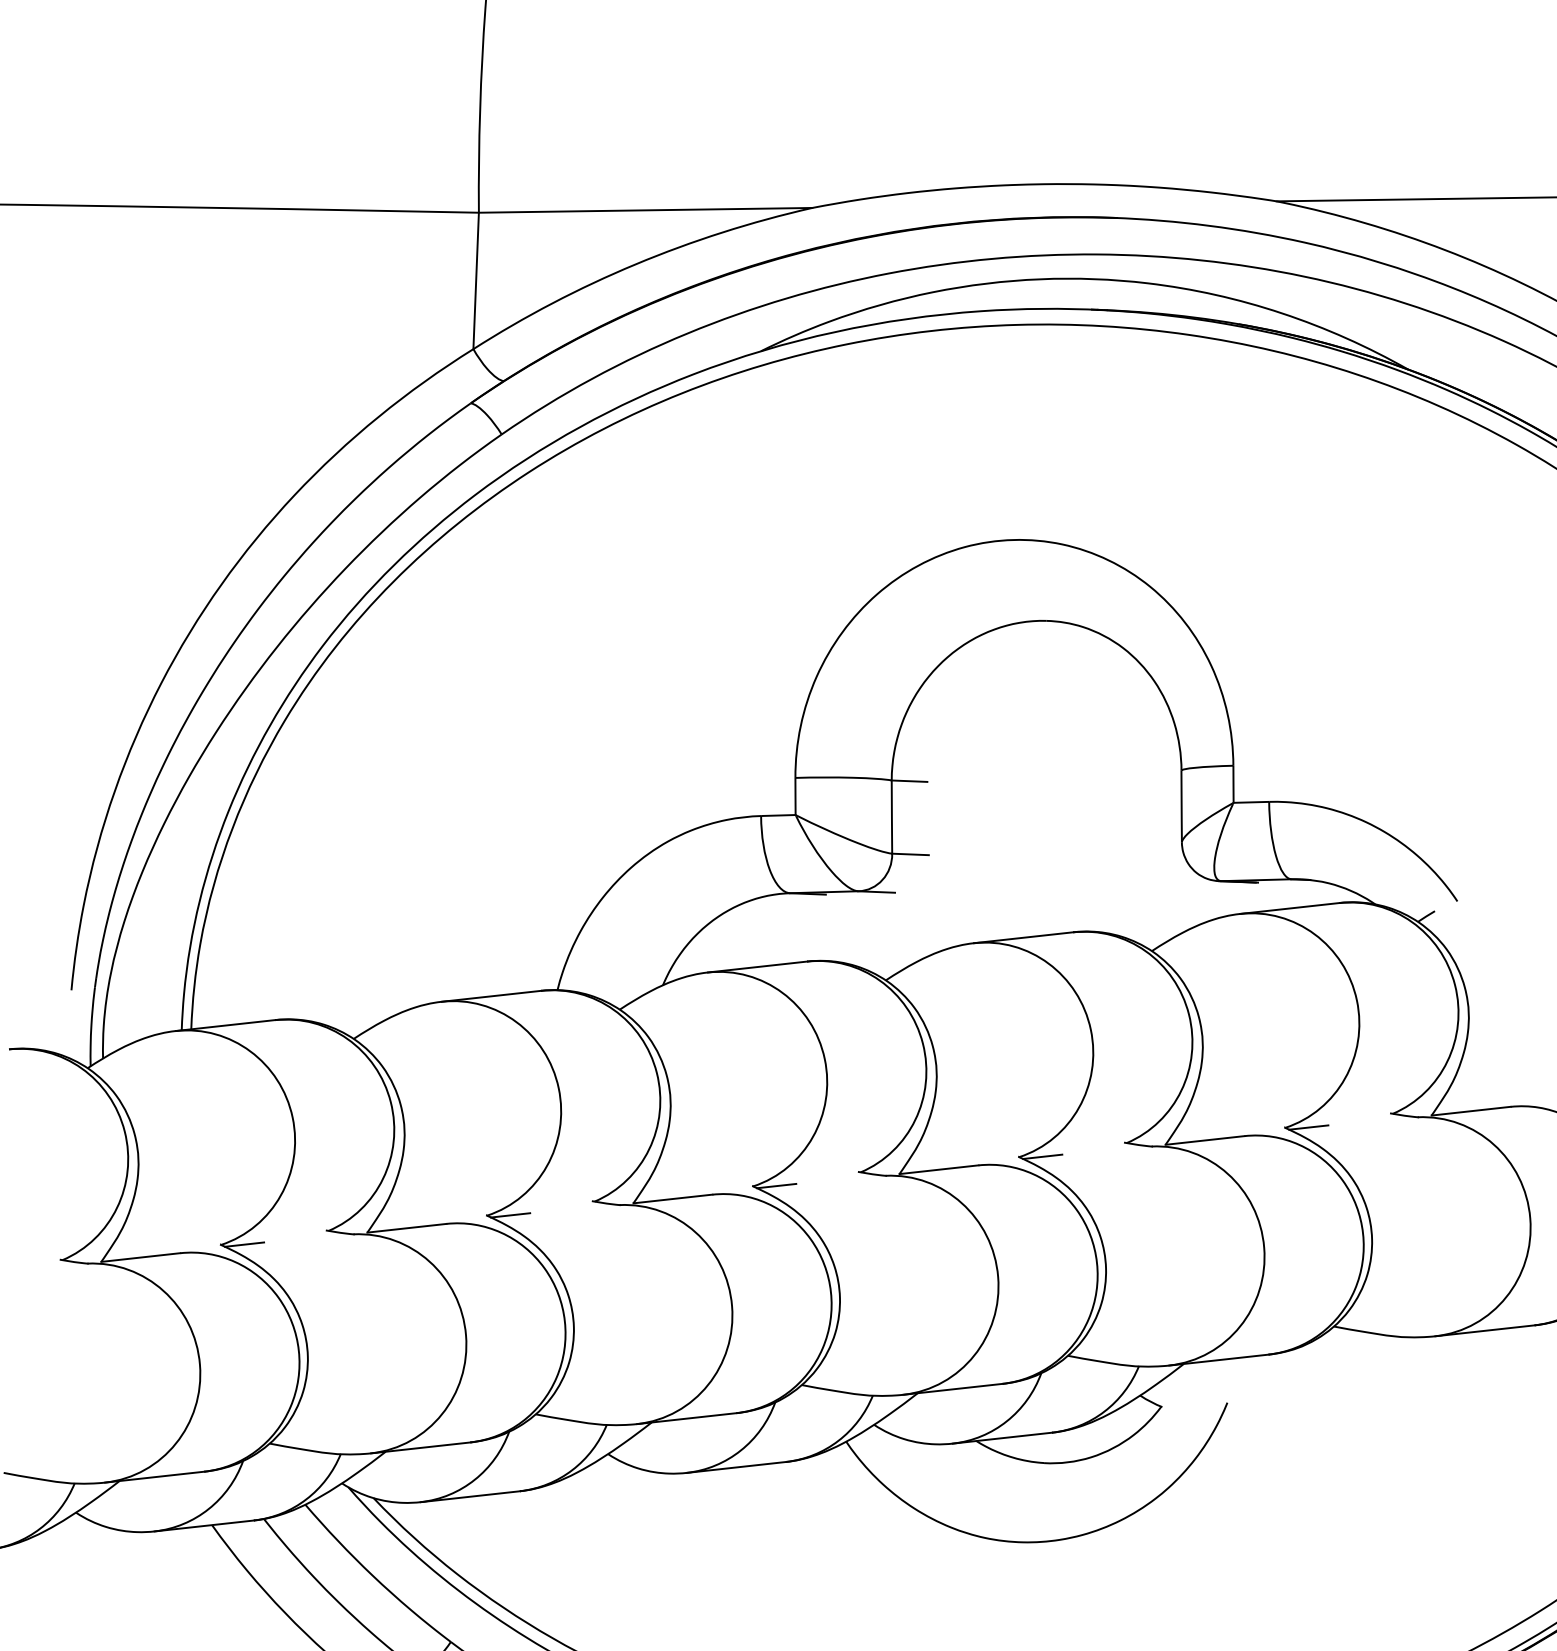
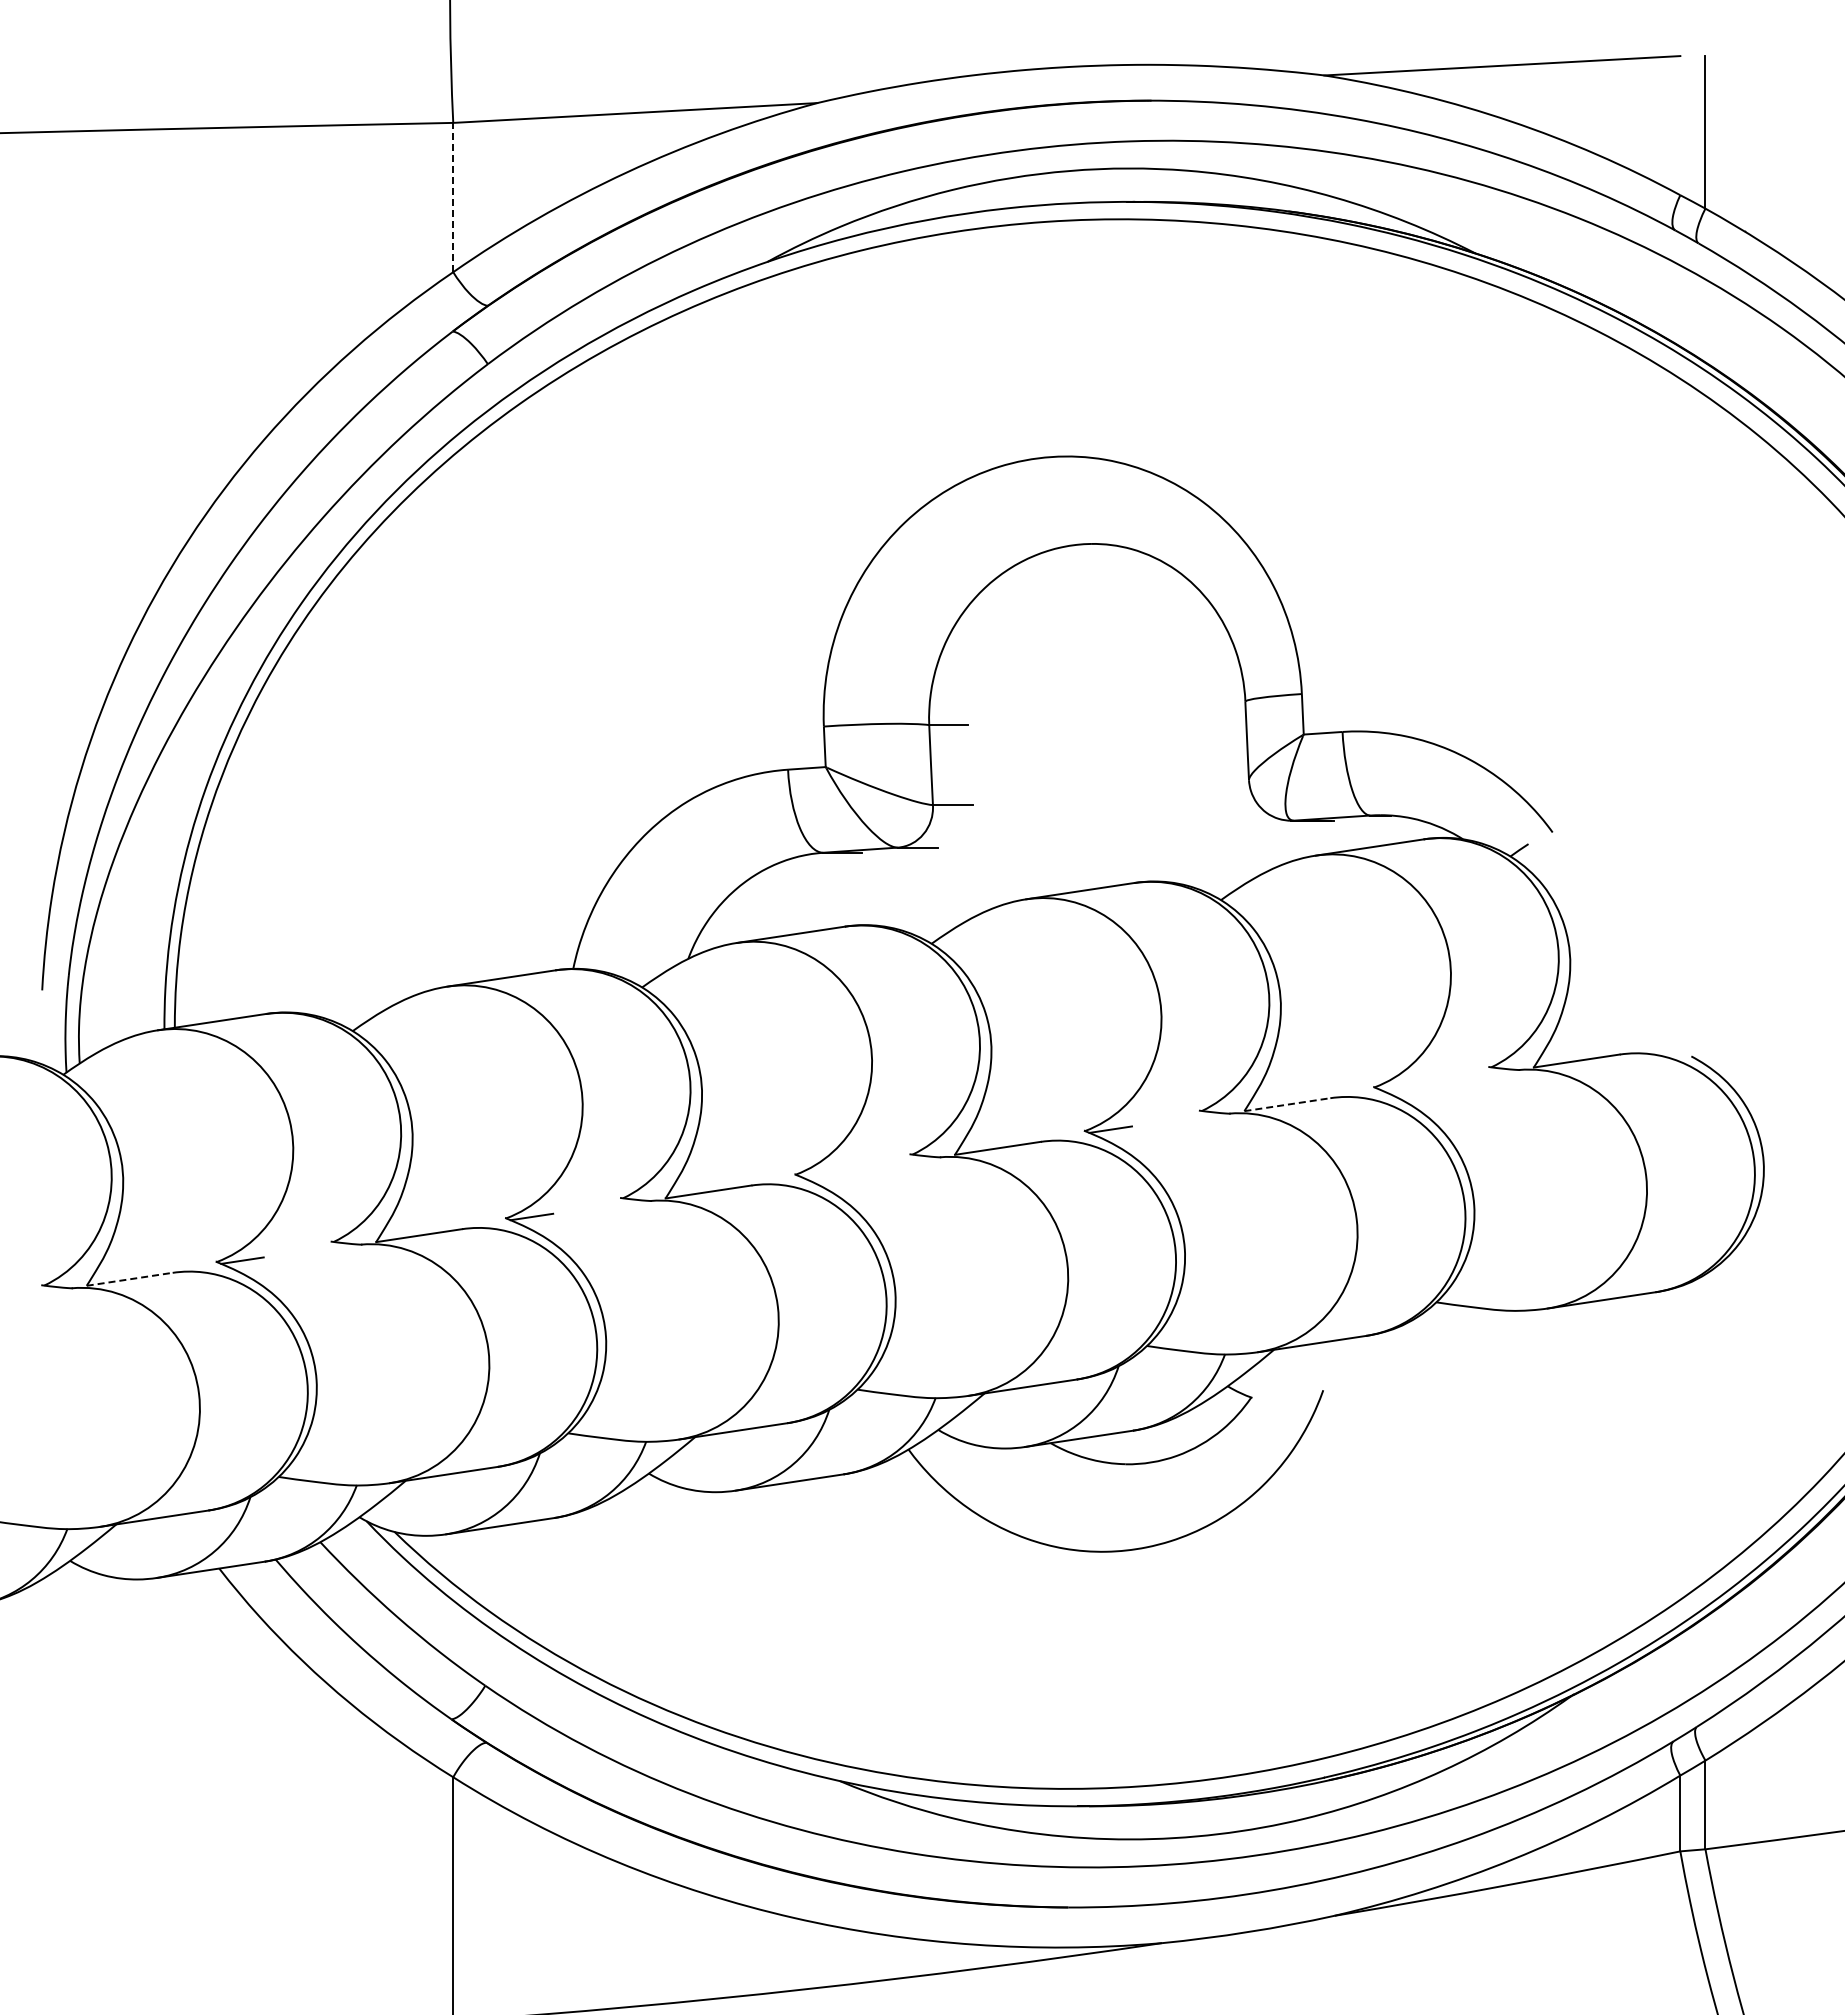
line: (476, 280) -> (453, 197), solid -> dashed
line: (1308, 1127) -> (1399, 1085), removed
line: (1205, 1140) -> (1287, 1104), solid -> dashed
line: (776, 1186) -> (821, 1173), removed
line: (141, 1257) -> (130, 1279), solid -> dashed

